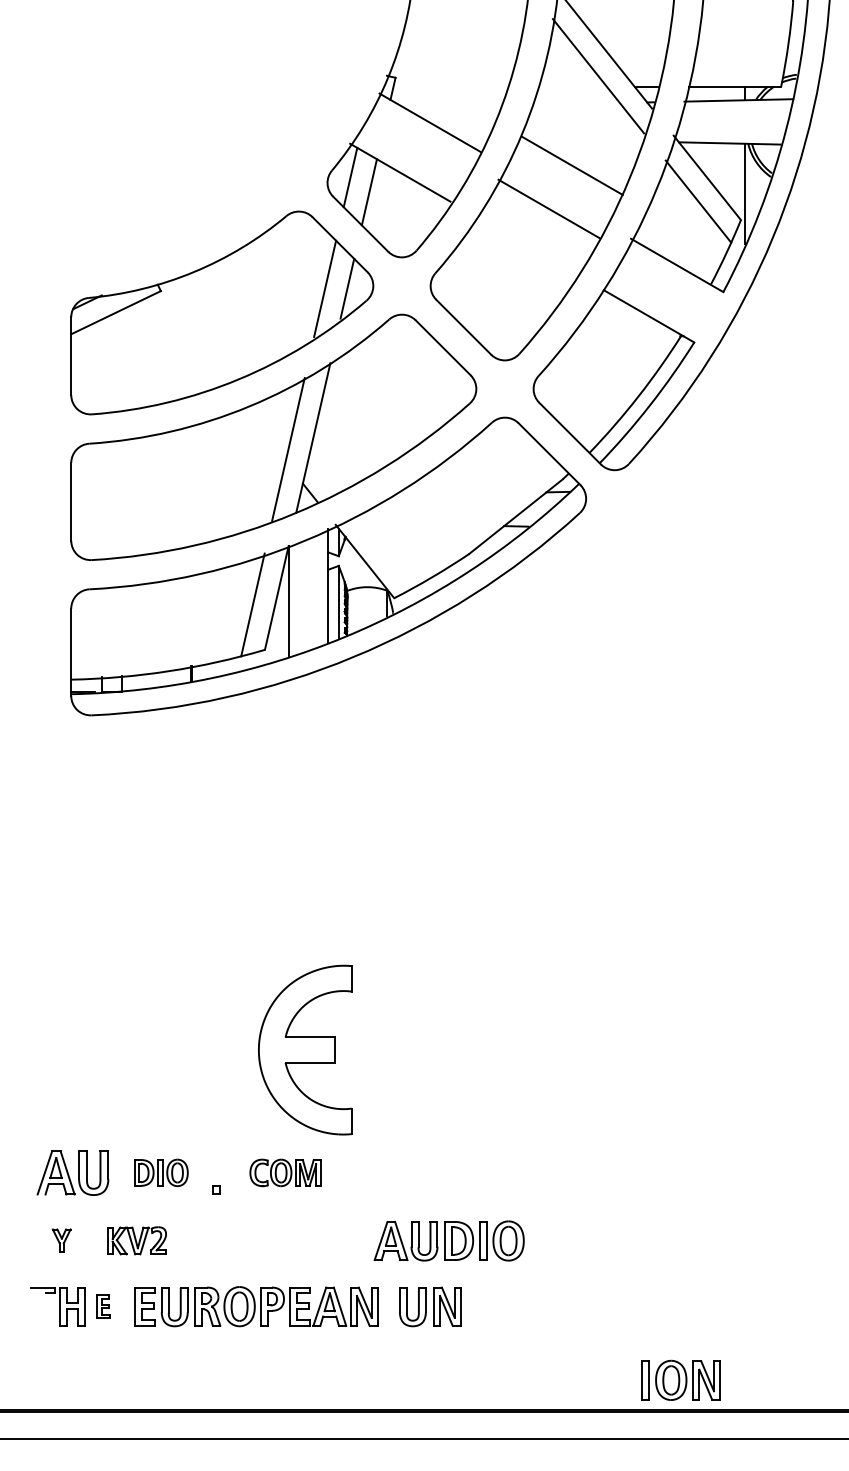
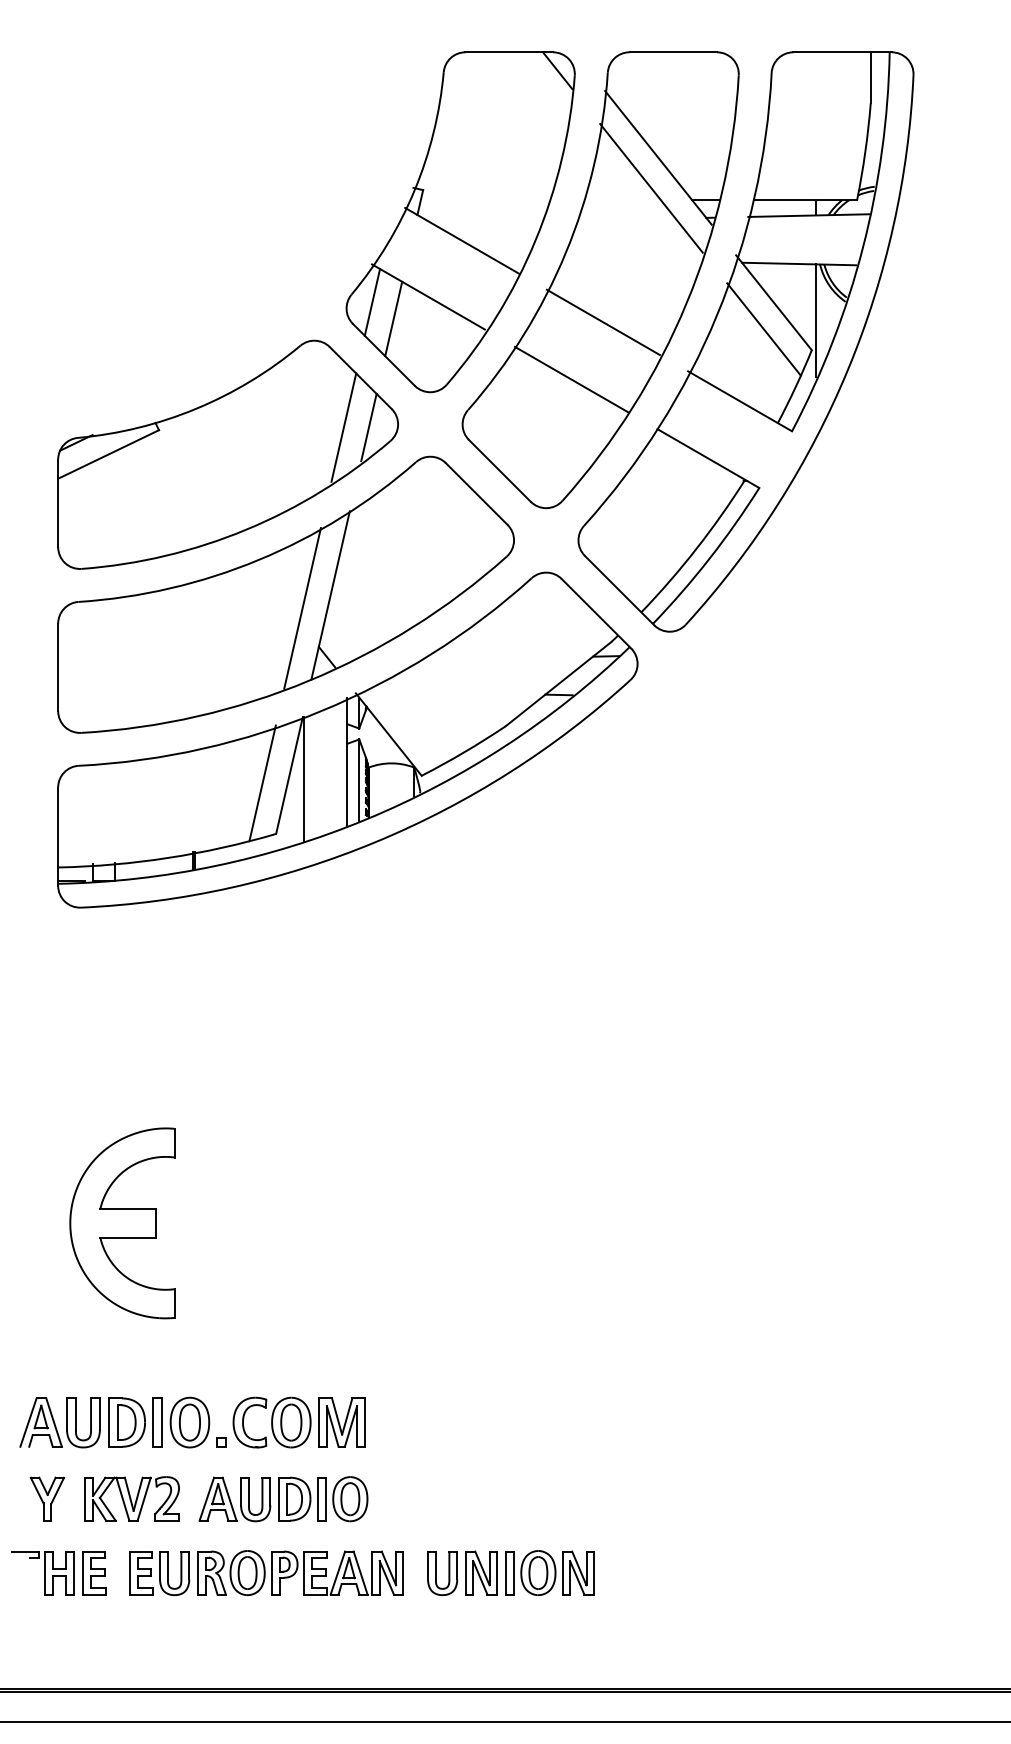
line: (571, 166) -> (602, 322), moved
line: (548, 208) -> (571, 379), moved
part: (305, 1050) -> (122, 1223), moved
part: (161, 1172) -> (159, 1422), size x1.67
part: (284, 1172) -> (298, 1422), size x1.67
part: (61, 1240) -> (47, 1498), size x1.67
part: (136, 1240) -> (131, 1498), size x1.43
part: (449, 1241) -> (283, 1499), moved
part: (103, 1307) -> (94, 1573), size x1.67
part: (681, 1380) -> (549, 1573), moved

